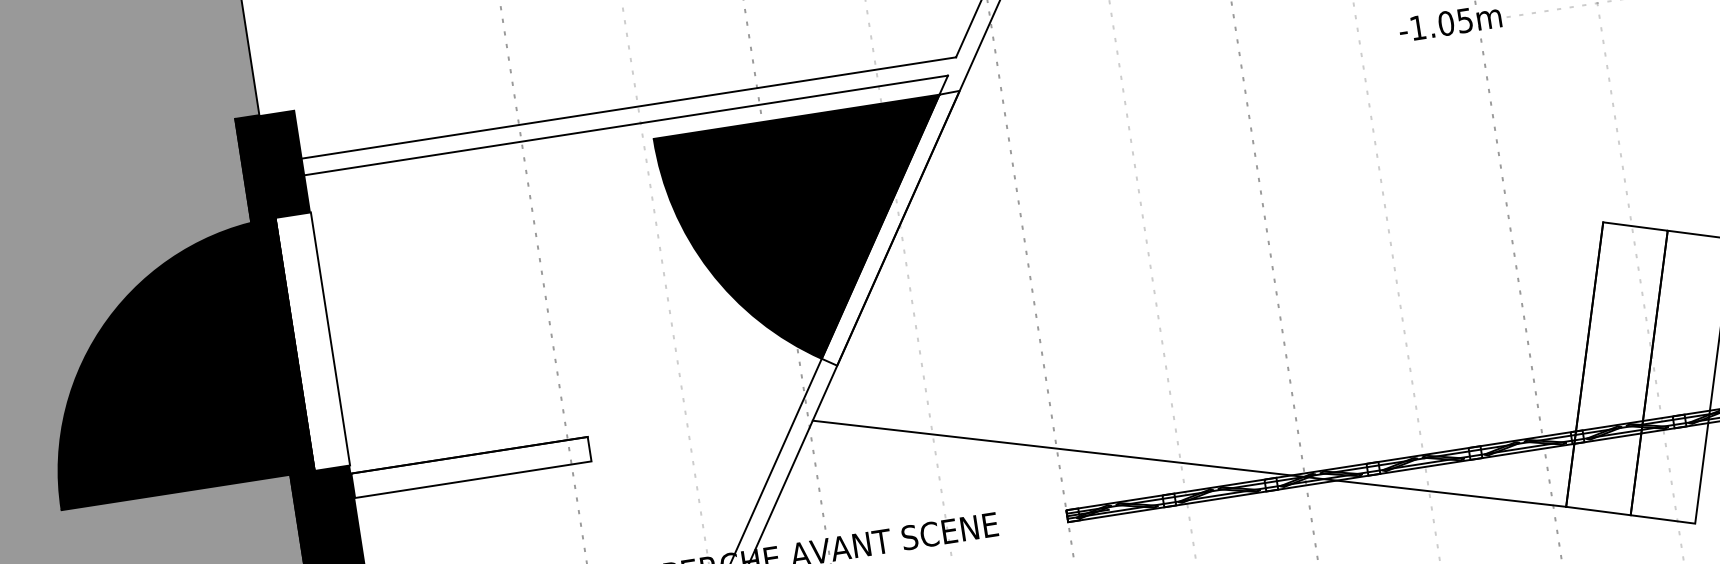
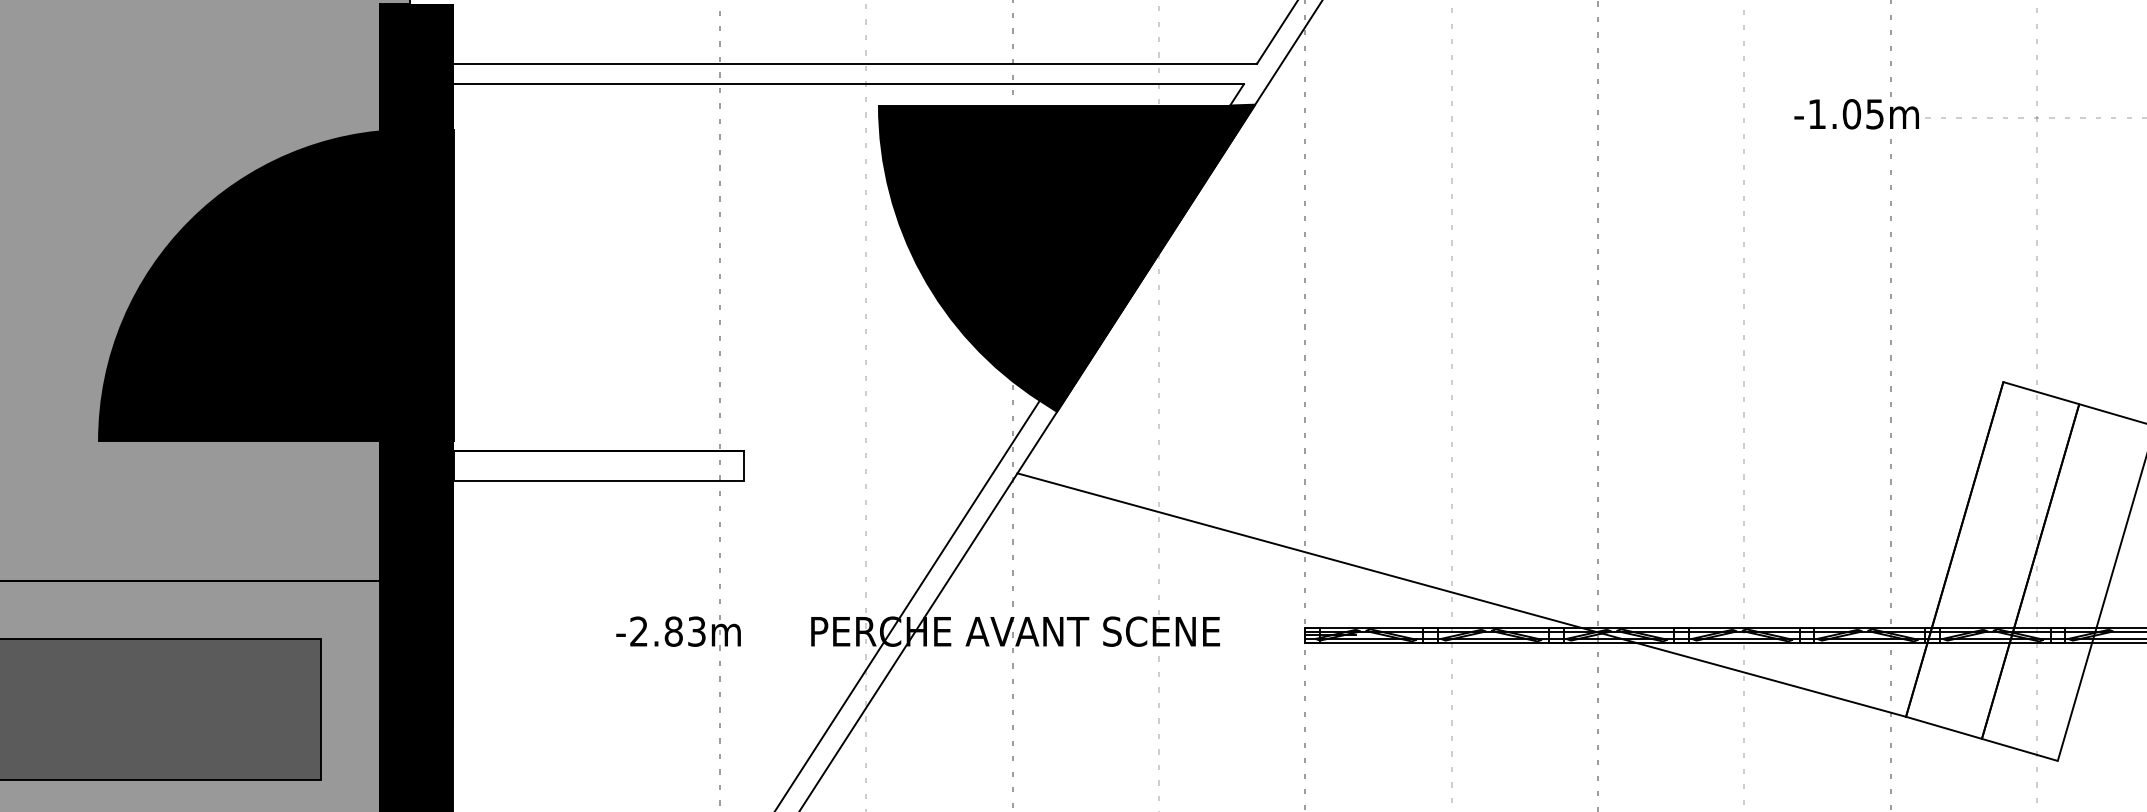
fill: (891, 228) -> (1147, 257), added
fill: (312, 341) -> (431, 285), added

